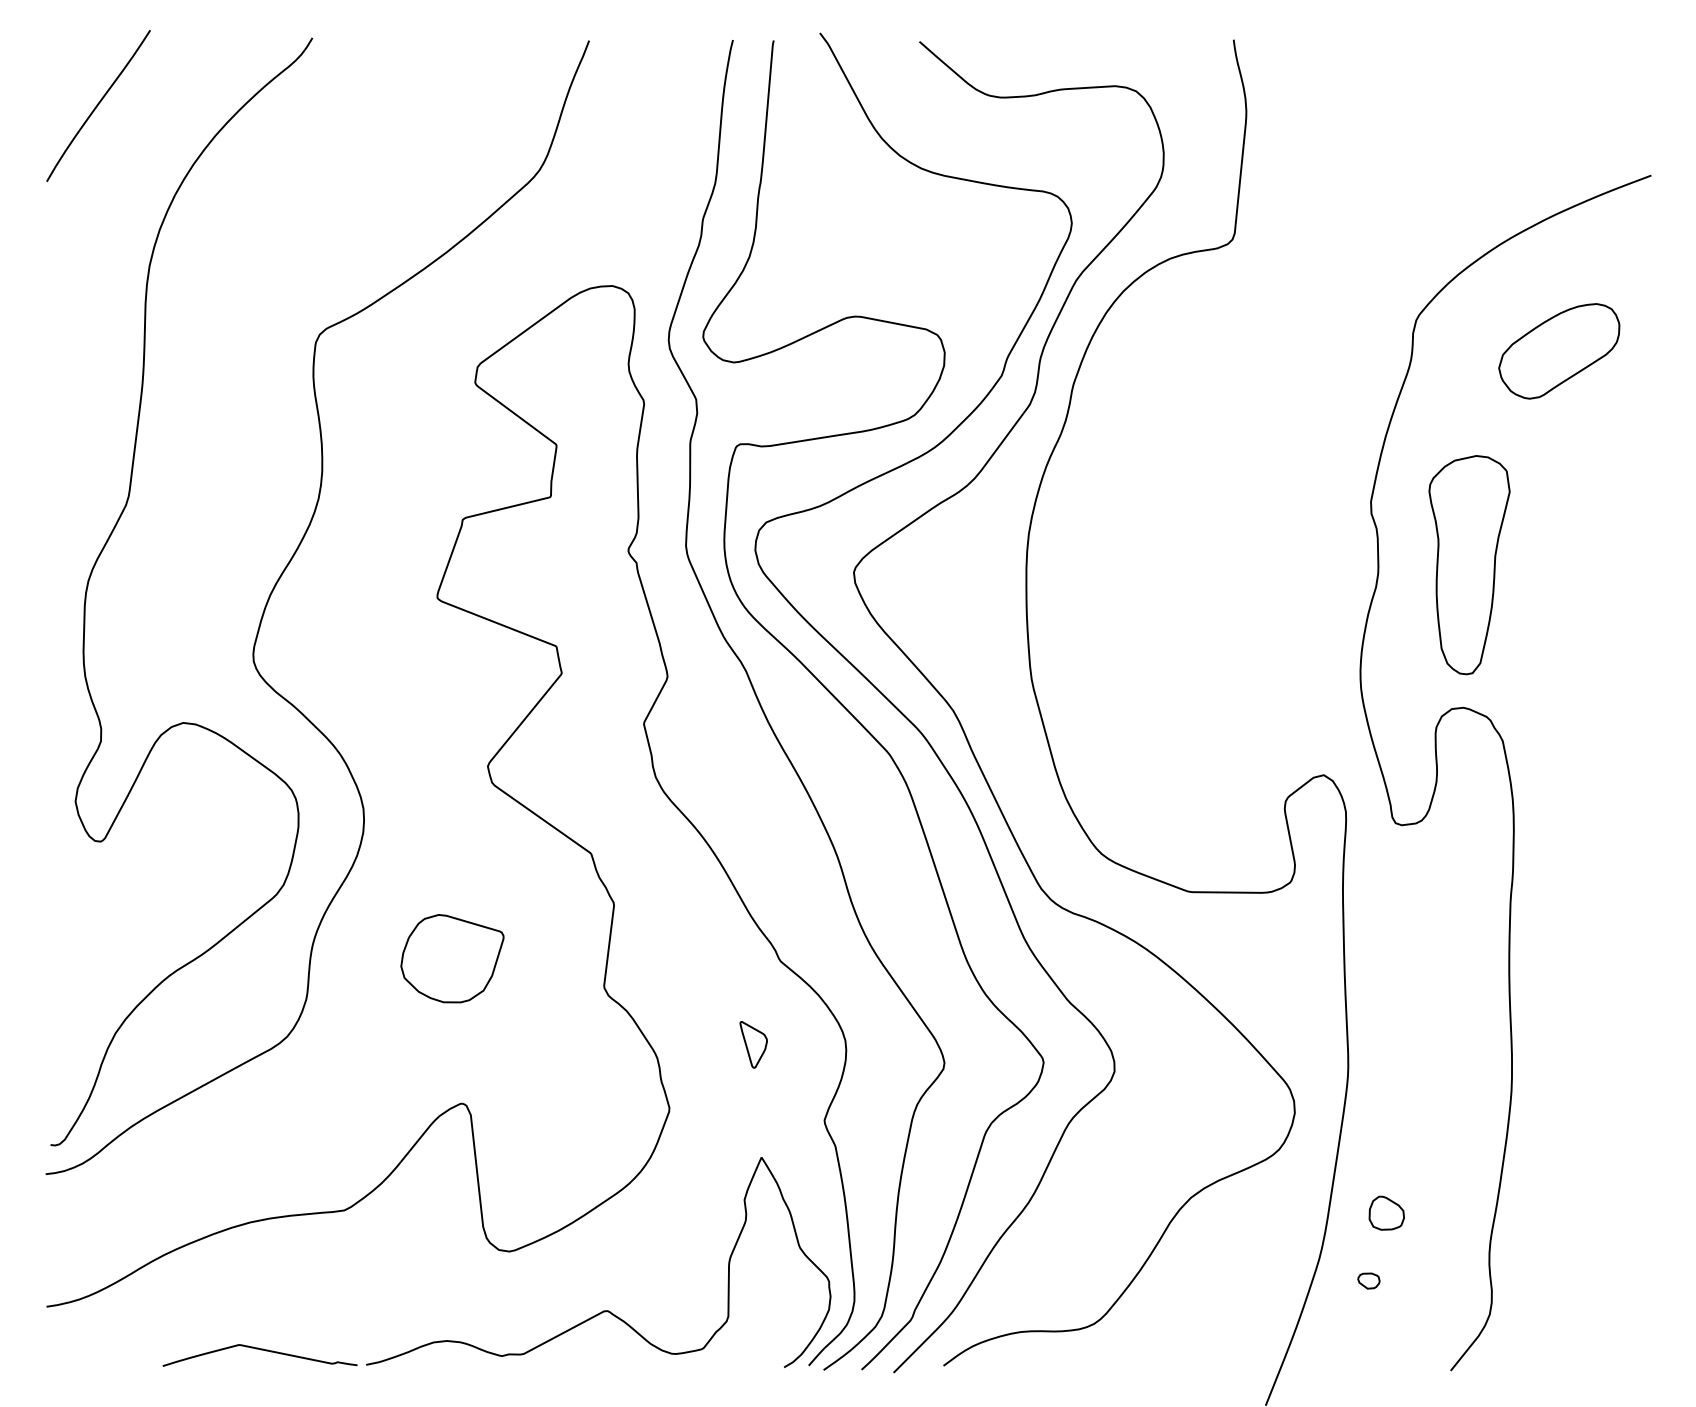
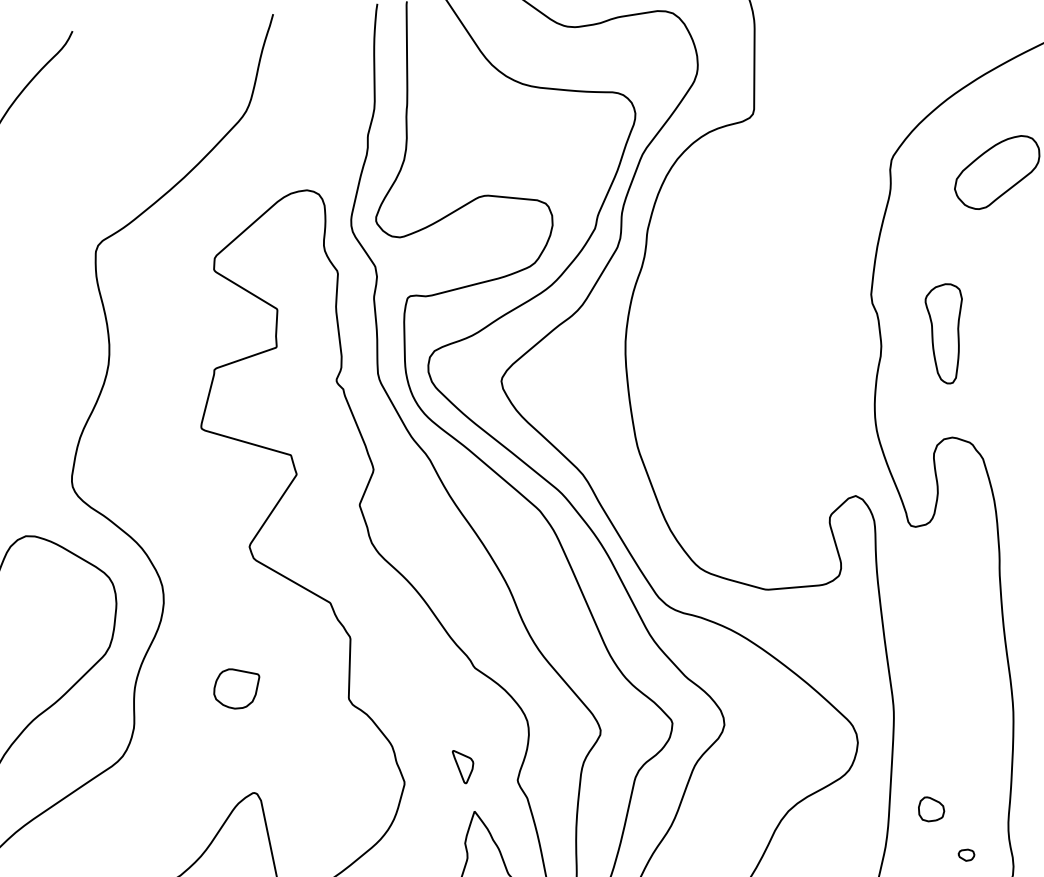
part: (1469, 565) -> (946, 334), size x0.62
part: (452, 958) -> (237, 688), size x0.62
part: (753, 1044) -> (463, 766), moved
part: (1368, 1280) -> (966, 854), moved

